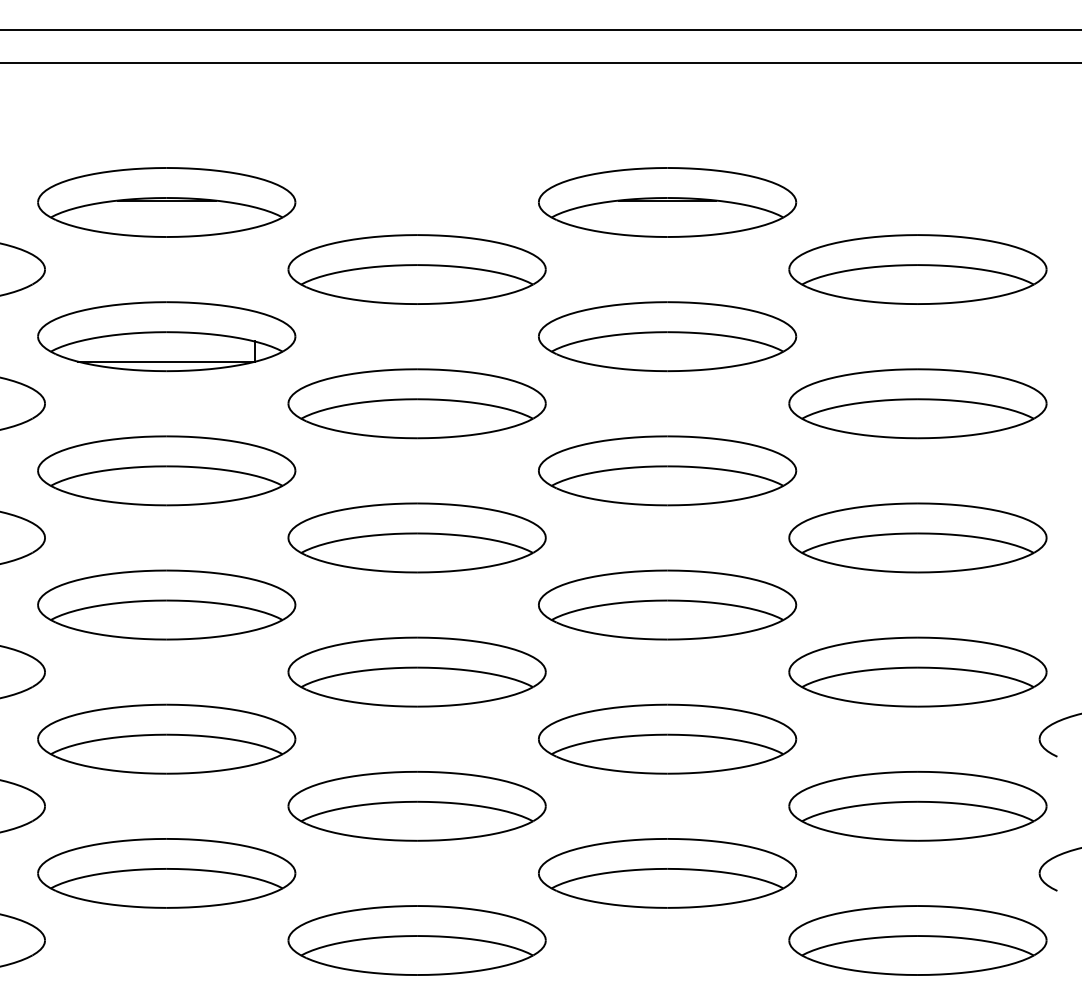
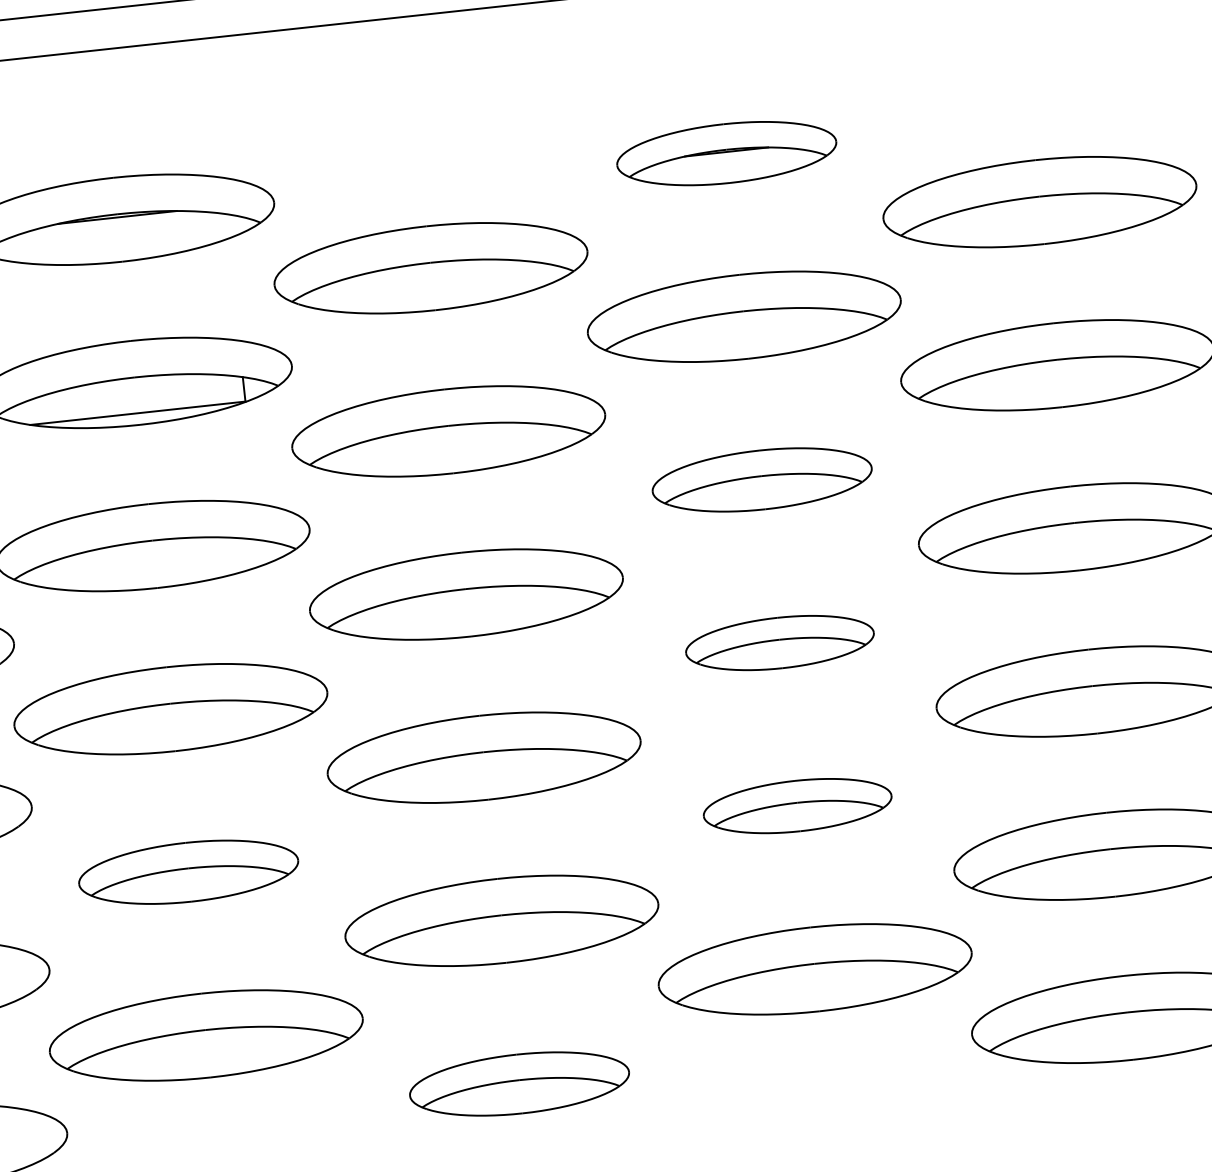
part: (667, 202) -> (726, 153), size x0.7
part: (667, 470) -> (761, 479), size x0.7
part: (667, 604) -> (779, 642), size x0.6
part: (166, 738) -> (188, 871), size x0.7
part: (667, 738) -> (797, 805), size x0.6
part: (416, 940) -> (518, 1084), size x0.7

